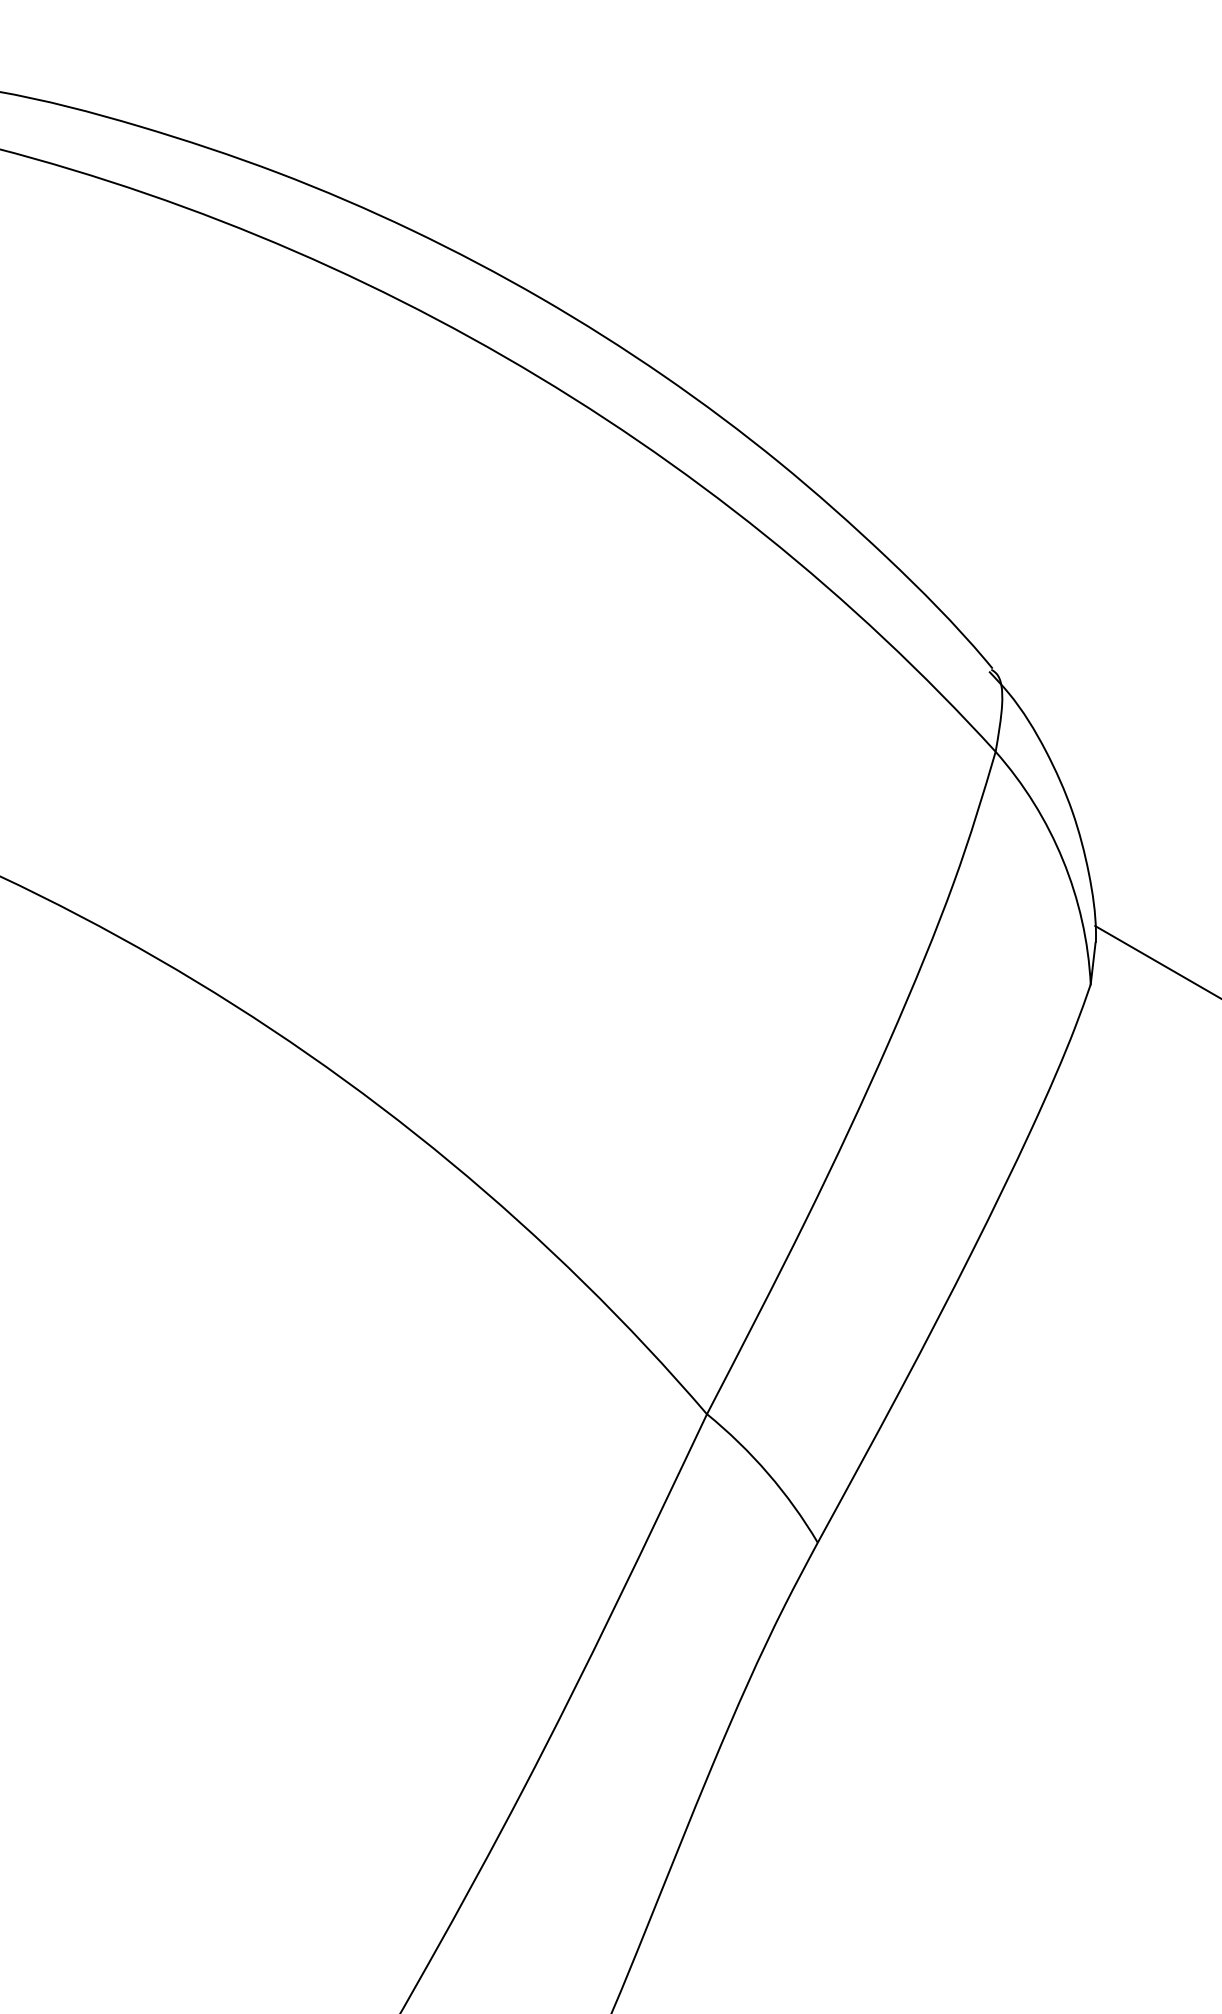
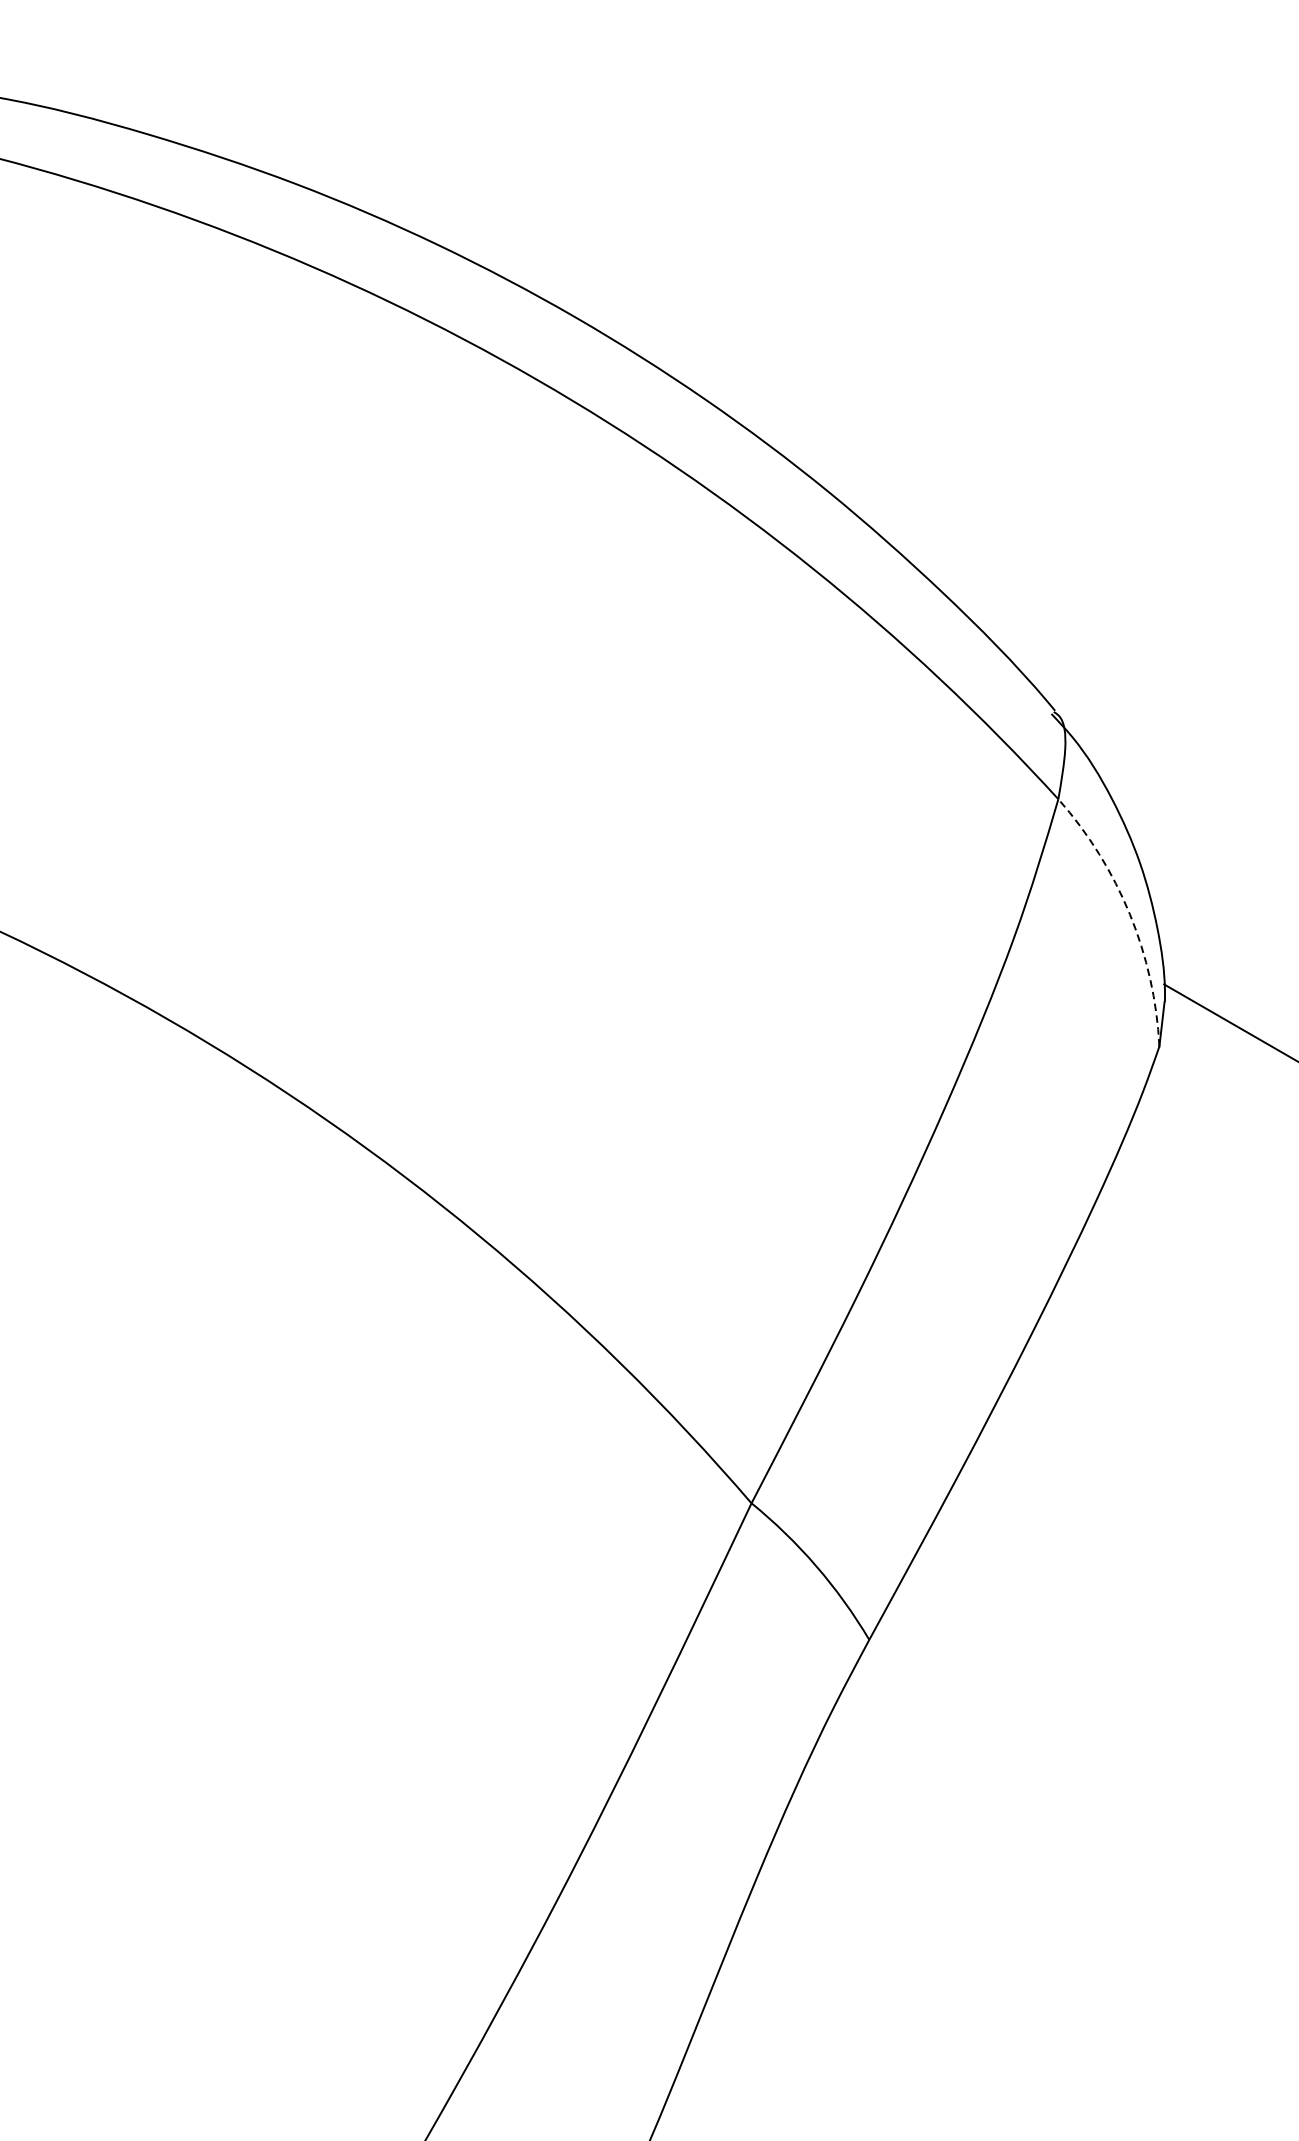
arc: (1062, 860) -> (1129, 914), solid -> dashed

